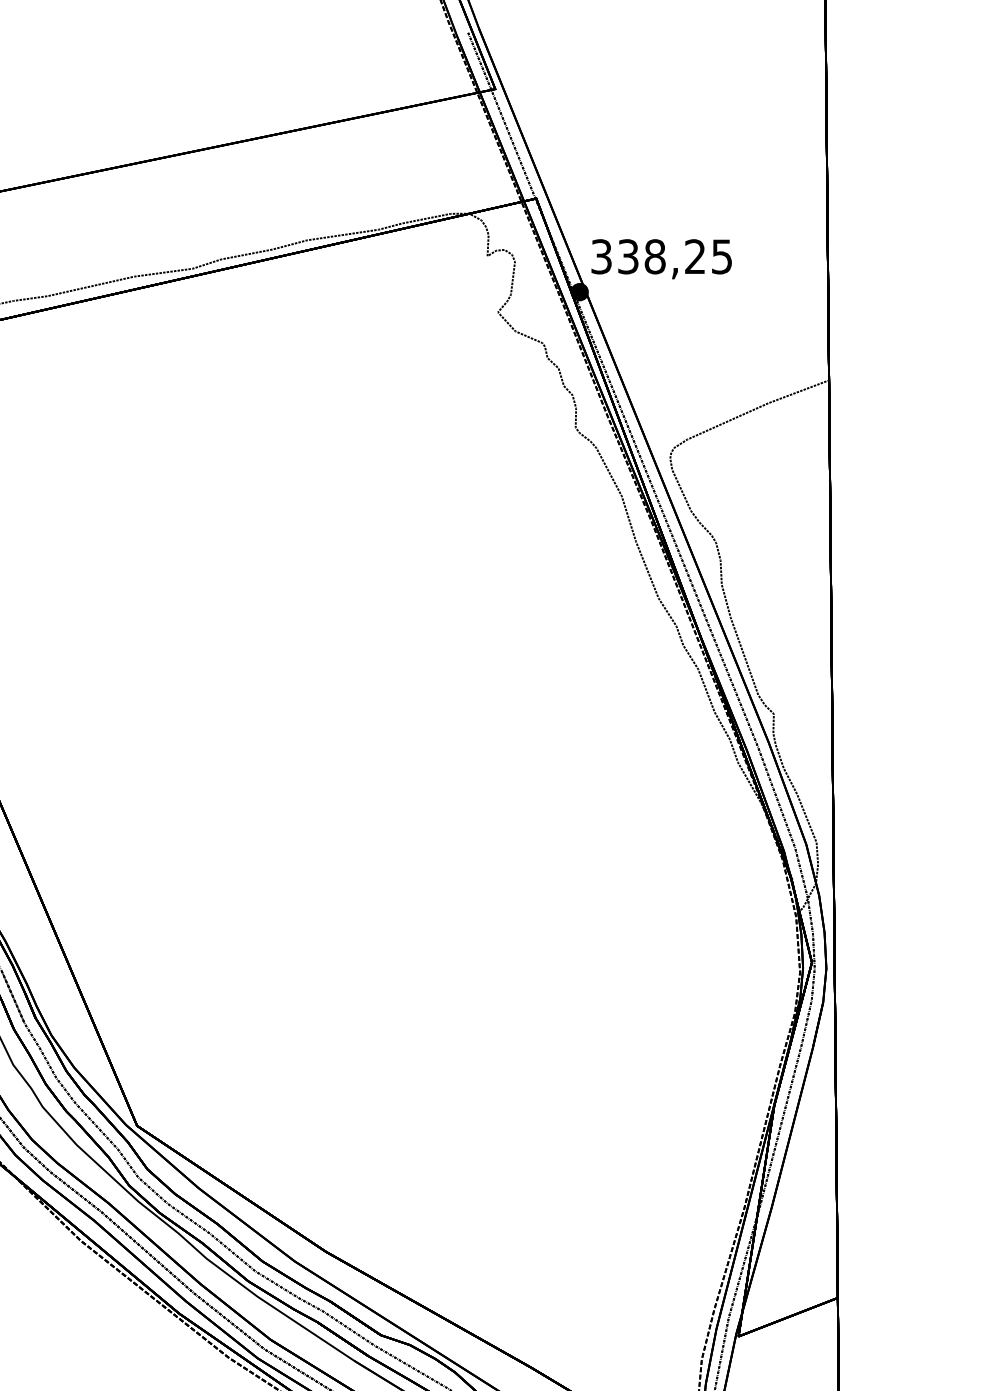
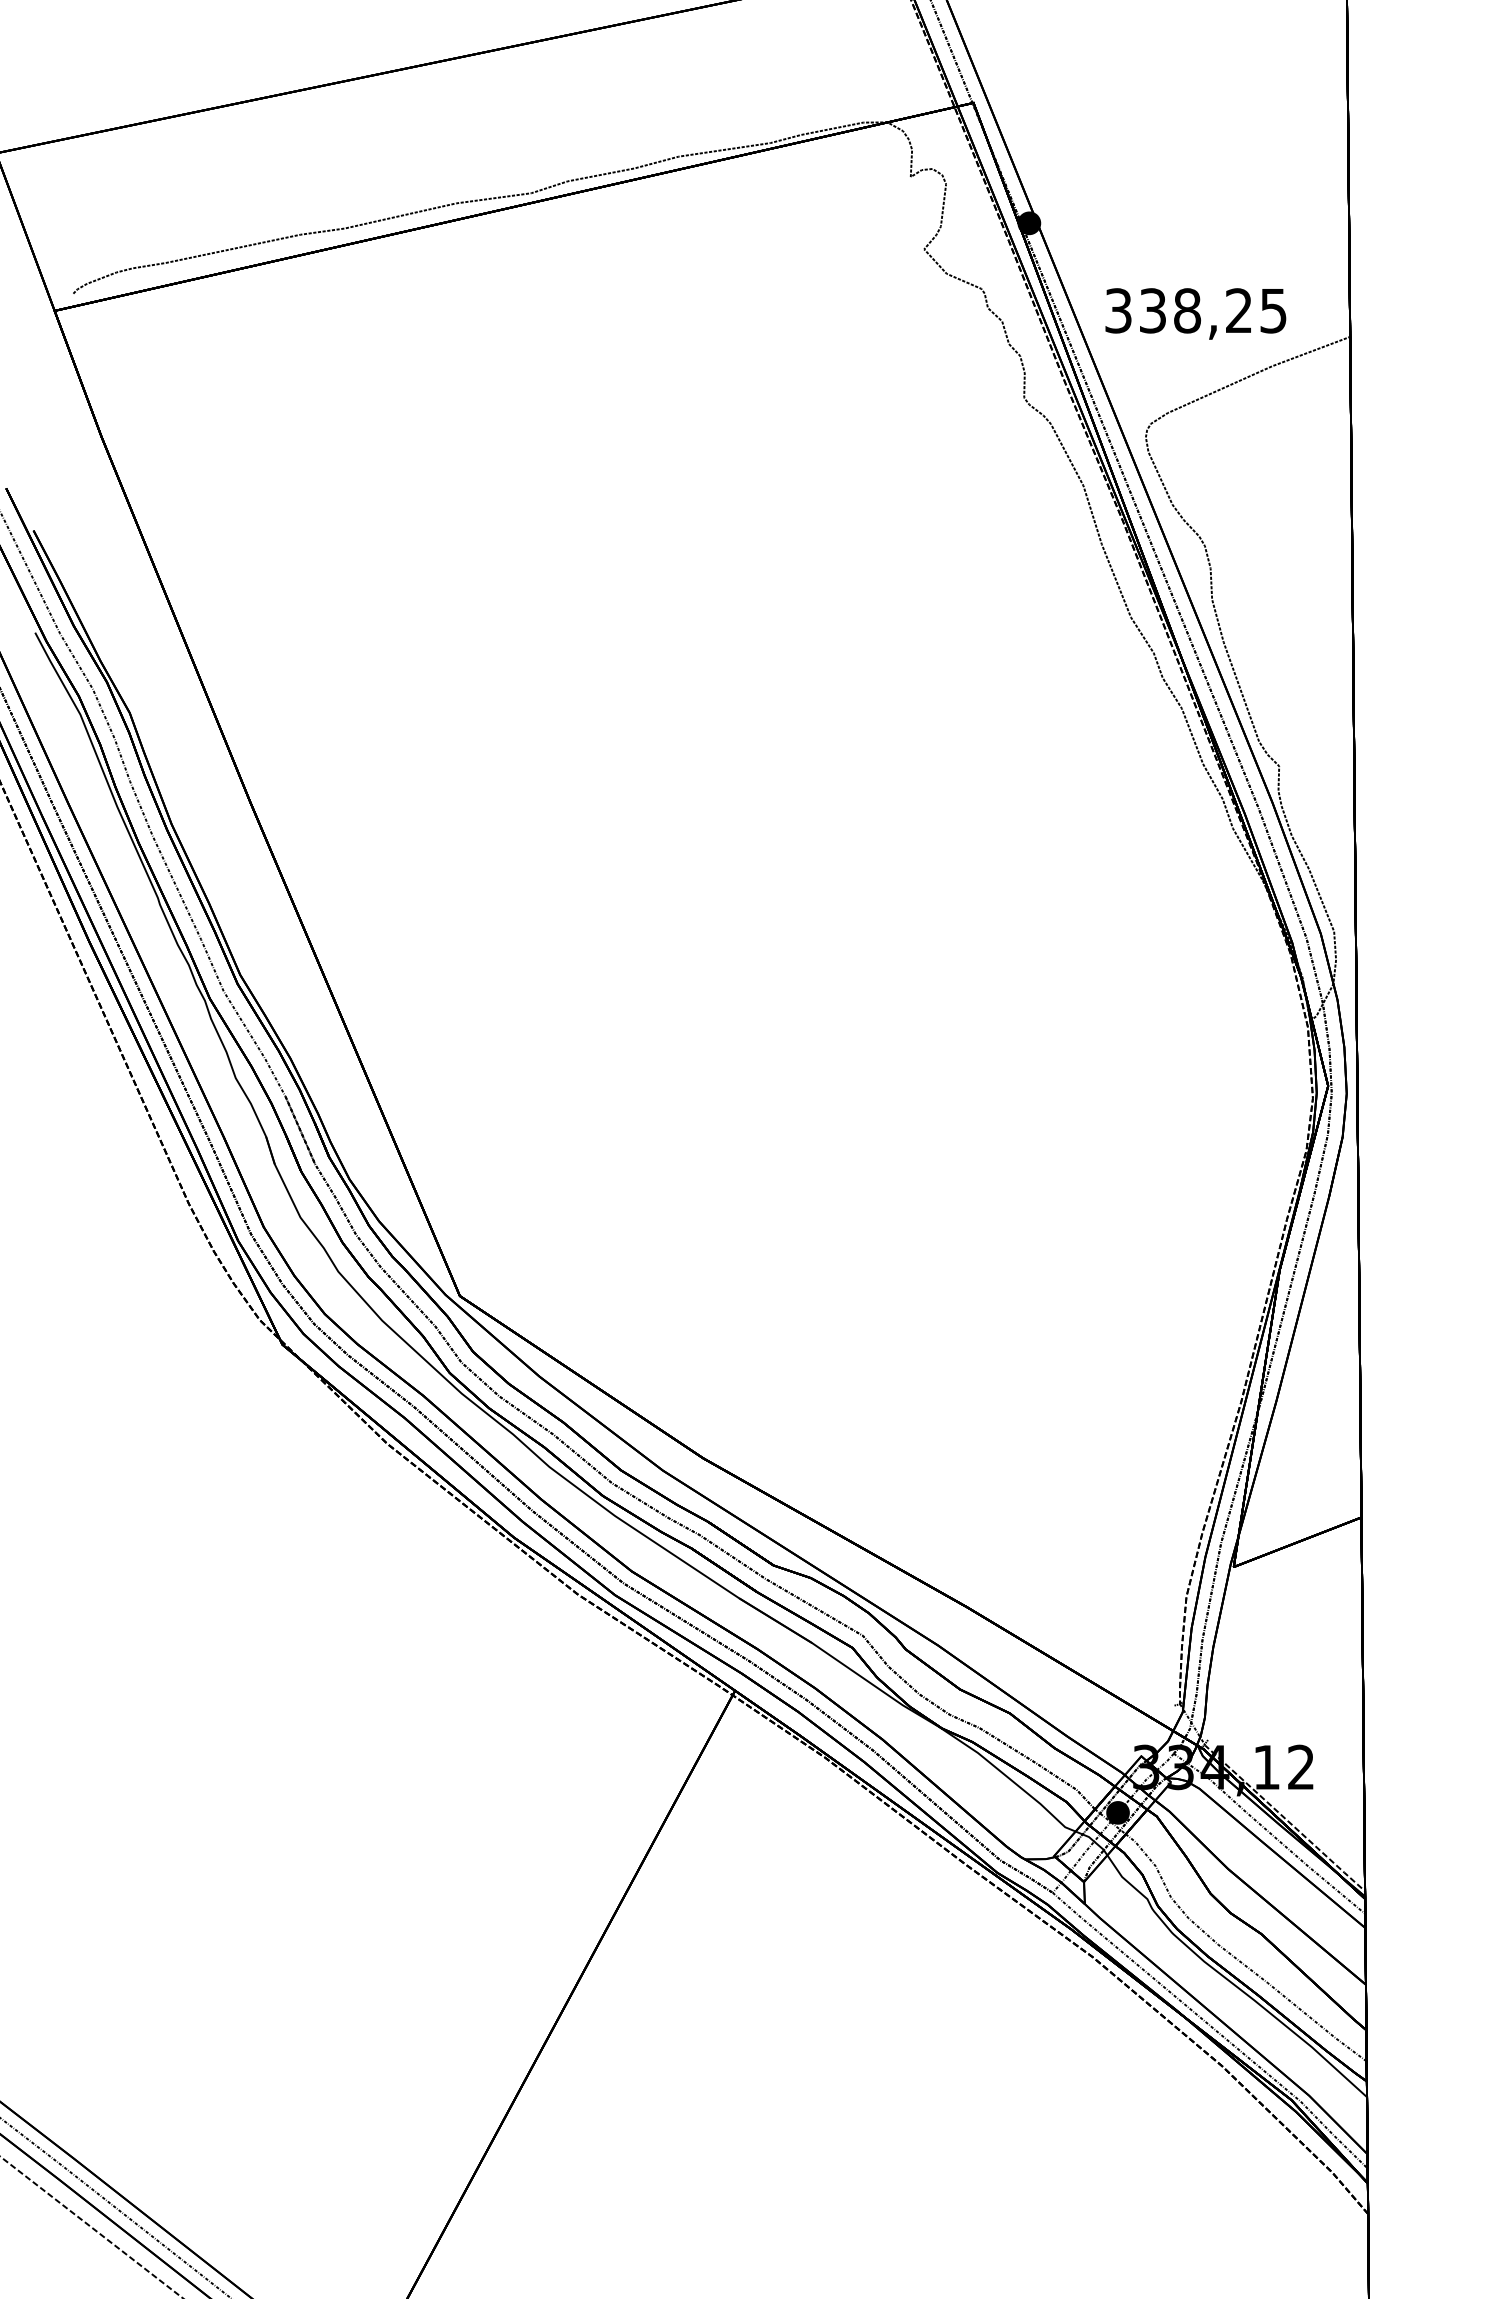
text: (661, 258) -> (1195, 313), moved

